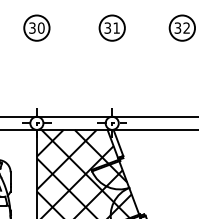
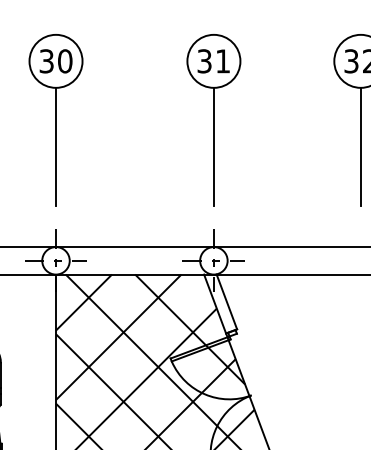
line: (36, 68) -> (55, 145), added
line: (112, 68) -> (214, 145), added
line: (182, 68) -> (361, 145), added

